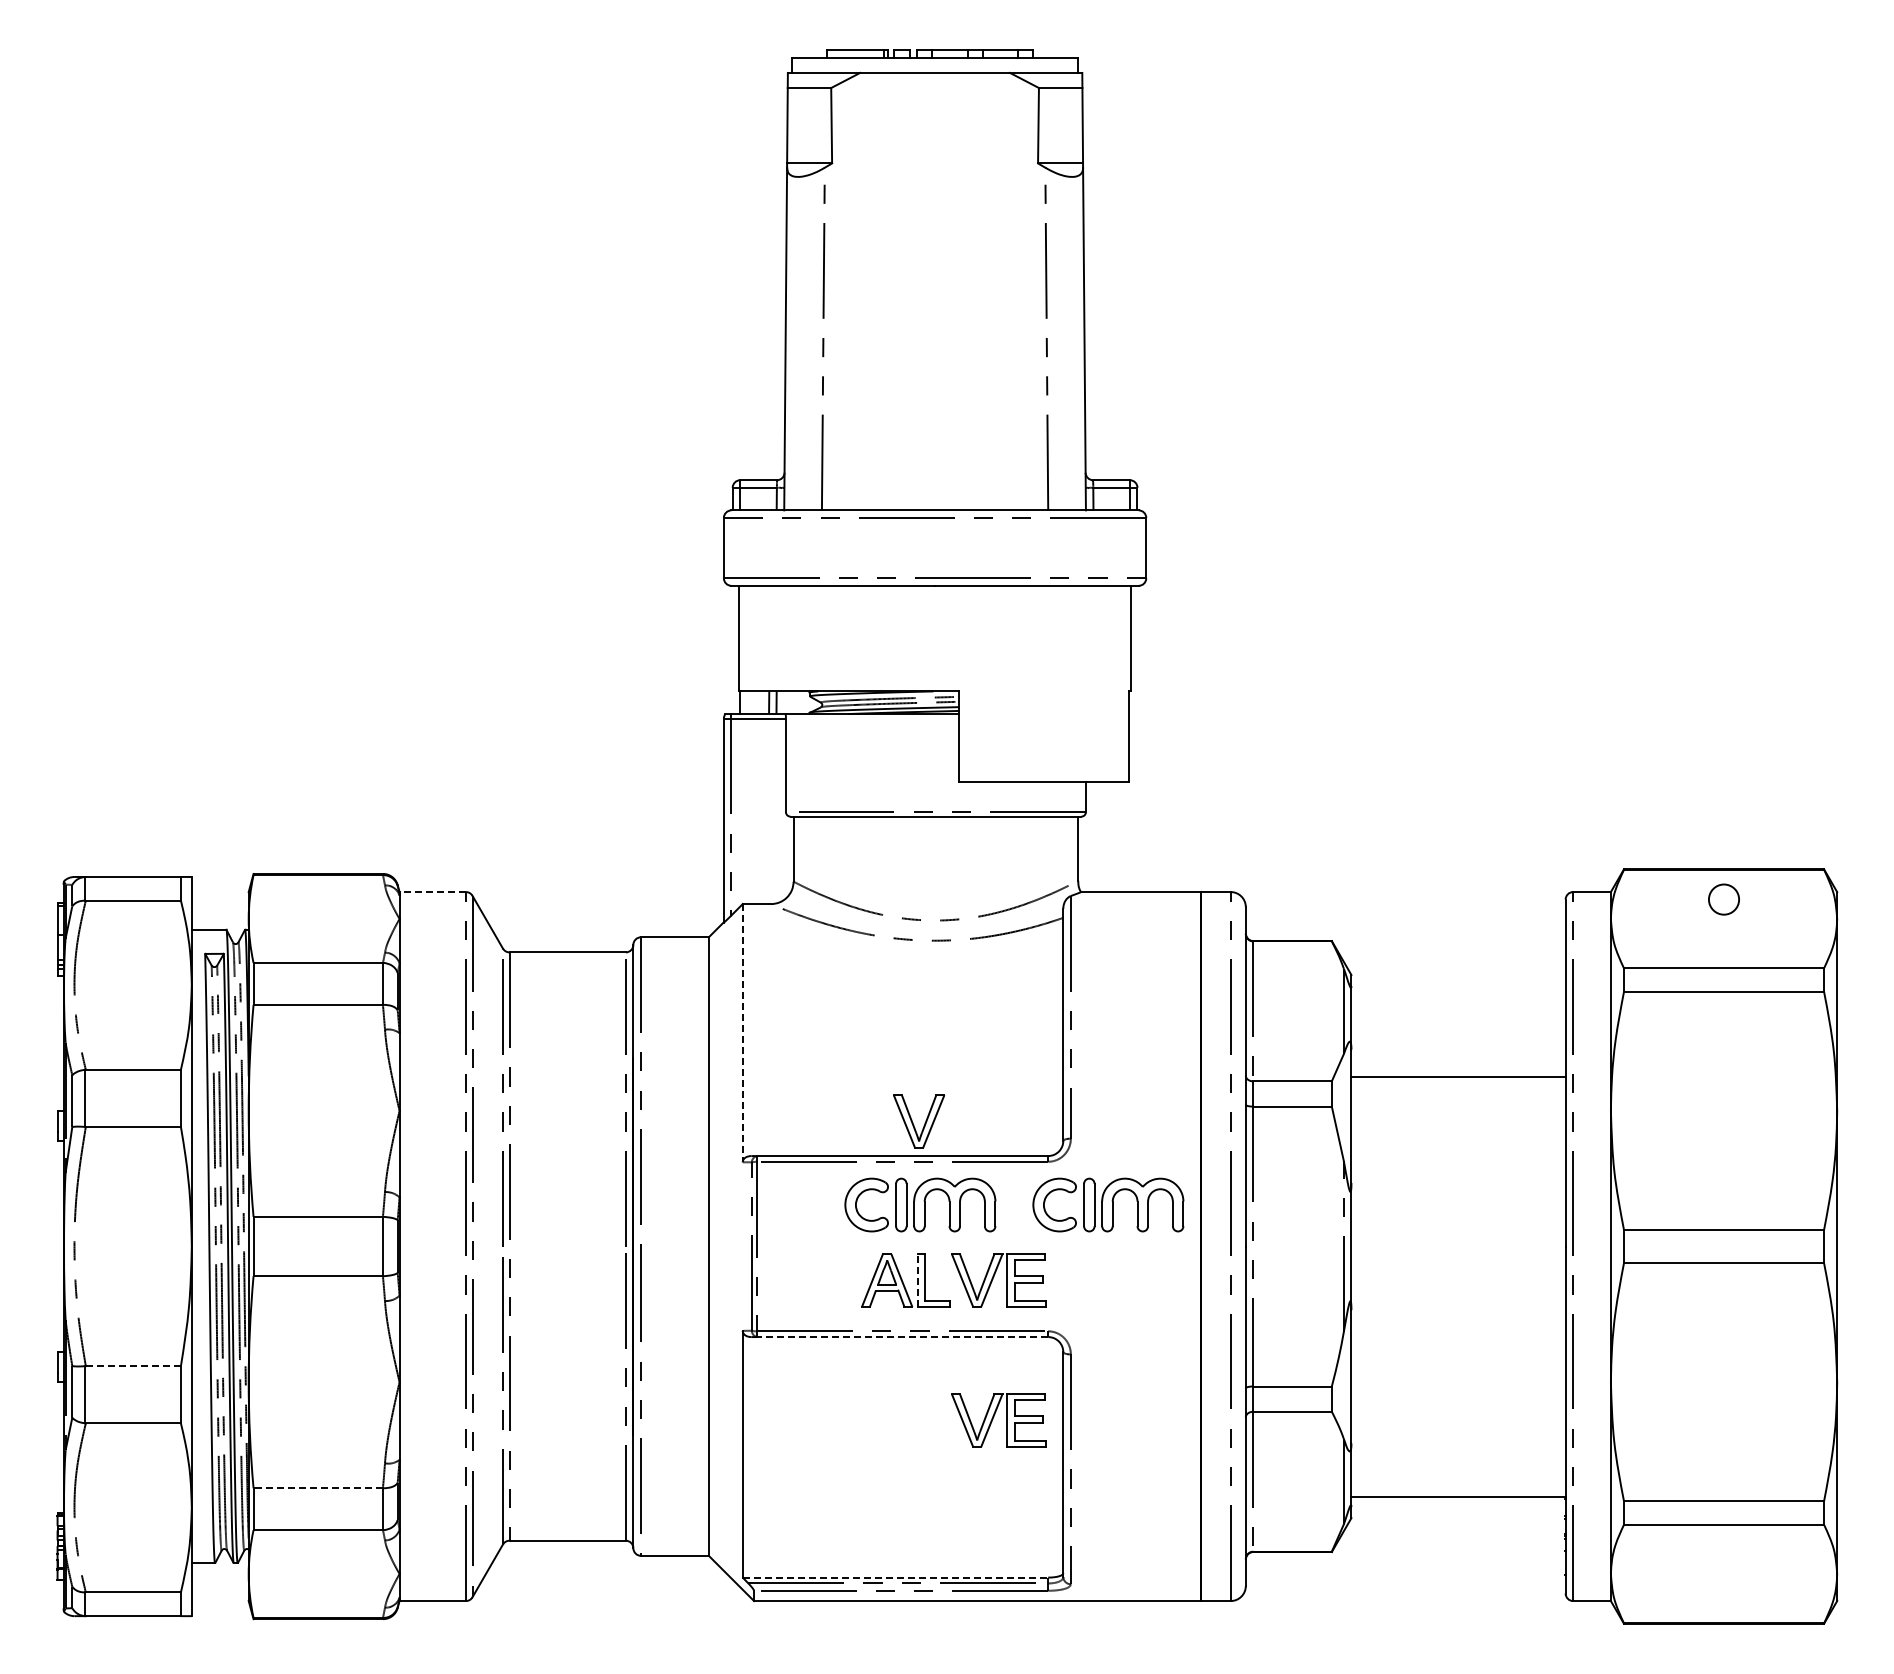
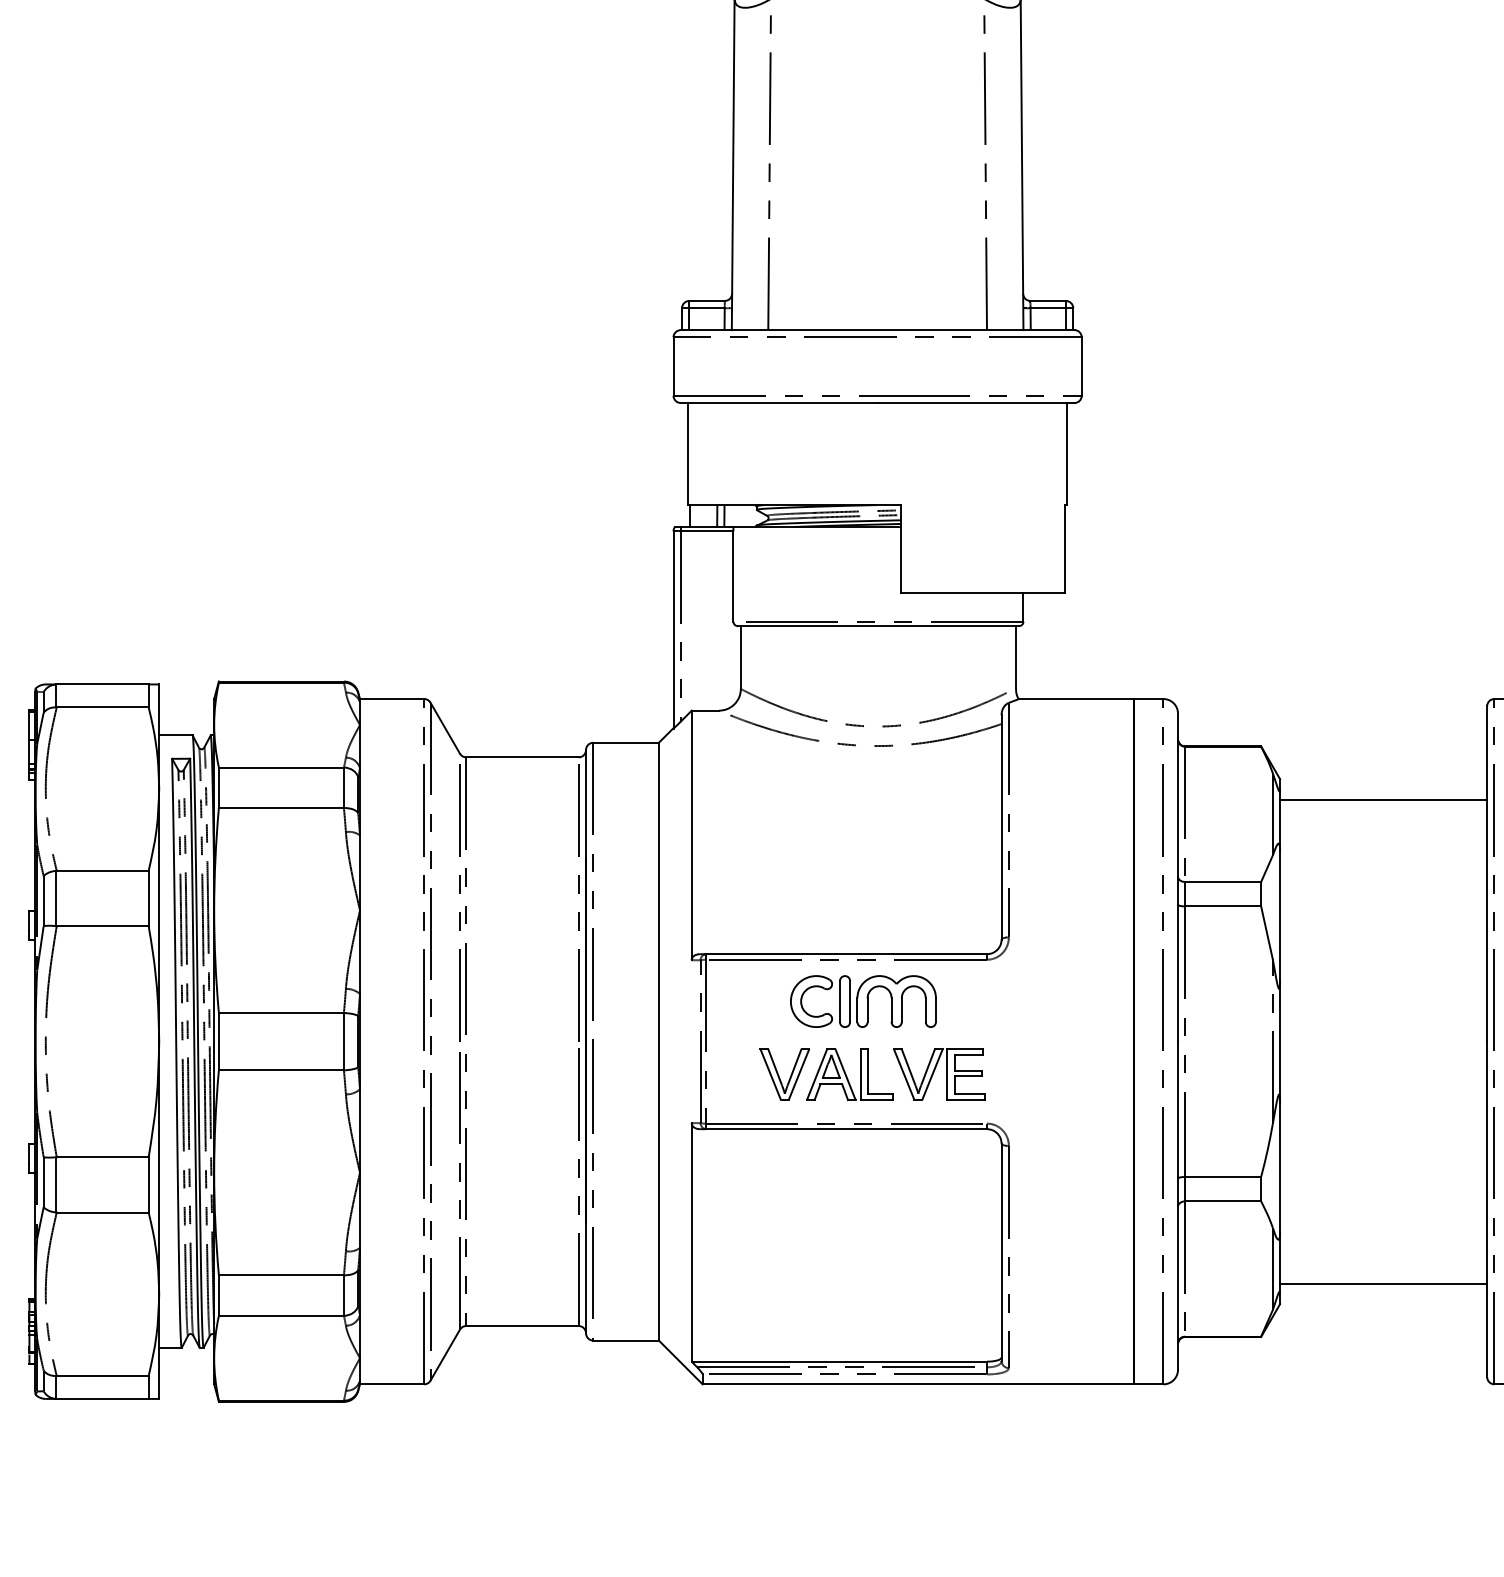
line: (432, 892) -> (391, 699), dashed -> solid
line: (742, 1033) -> (691, 835), dashed -> solid
line: (1458, 1077) -> (1383, 799), moved
part: (919, 1121) -> (785, 1074), moved
part: (1108, 1204) -> (1045, 1001), removed
line: (917, 1280) -> (860, 1074), dashed -> solid
line: (902, 1337) -> (846, 1129), dashed -> solid
line: (133, 1366) -> (102, 1157), dashed -> solid
part: (998, 1420) -> (938, 1209), removed
line: (318, 1488) -> (281, 1275), dashed -> solid
line: (895, 1577) -> (839, 1361), dashed -> solid

